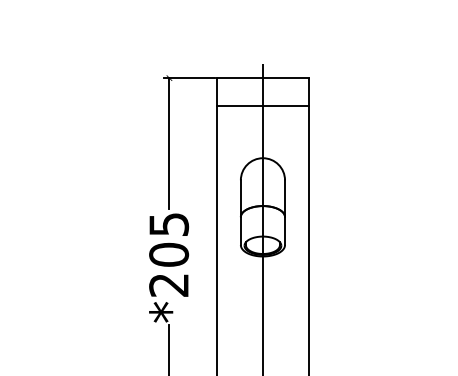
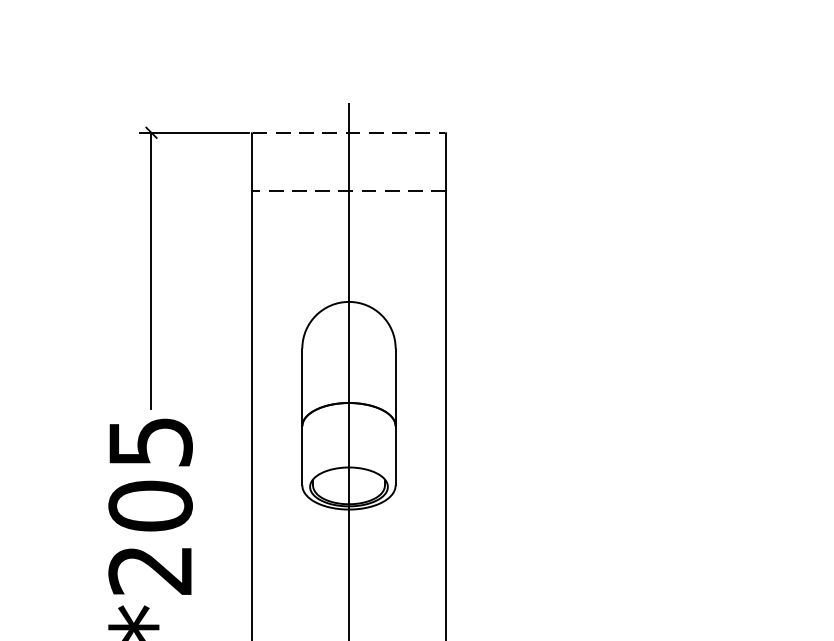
line: (262, 78) -> (348, 133), solid -> dashed
line: (262, 105) -> (348, 190), solid -> dashed

